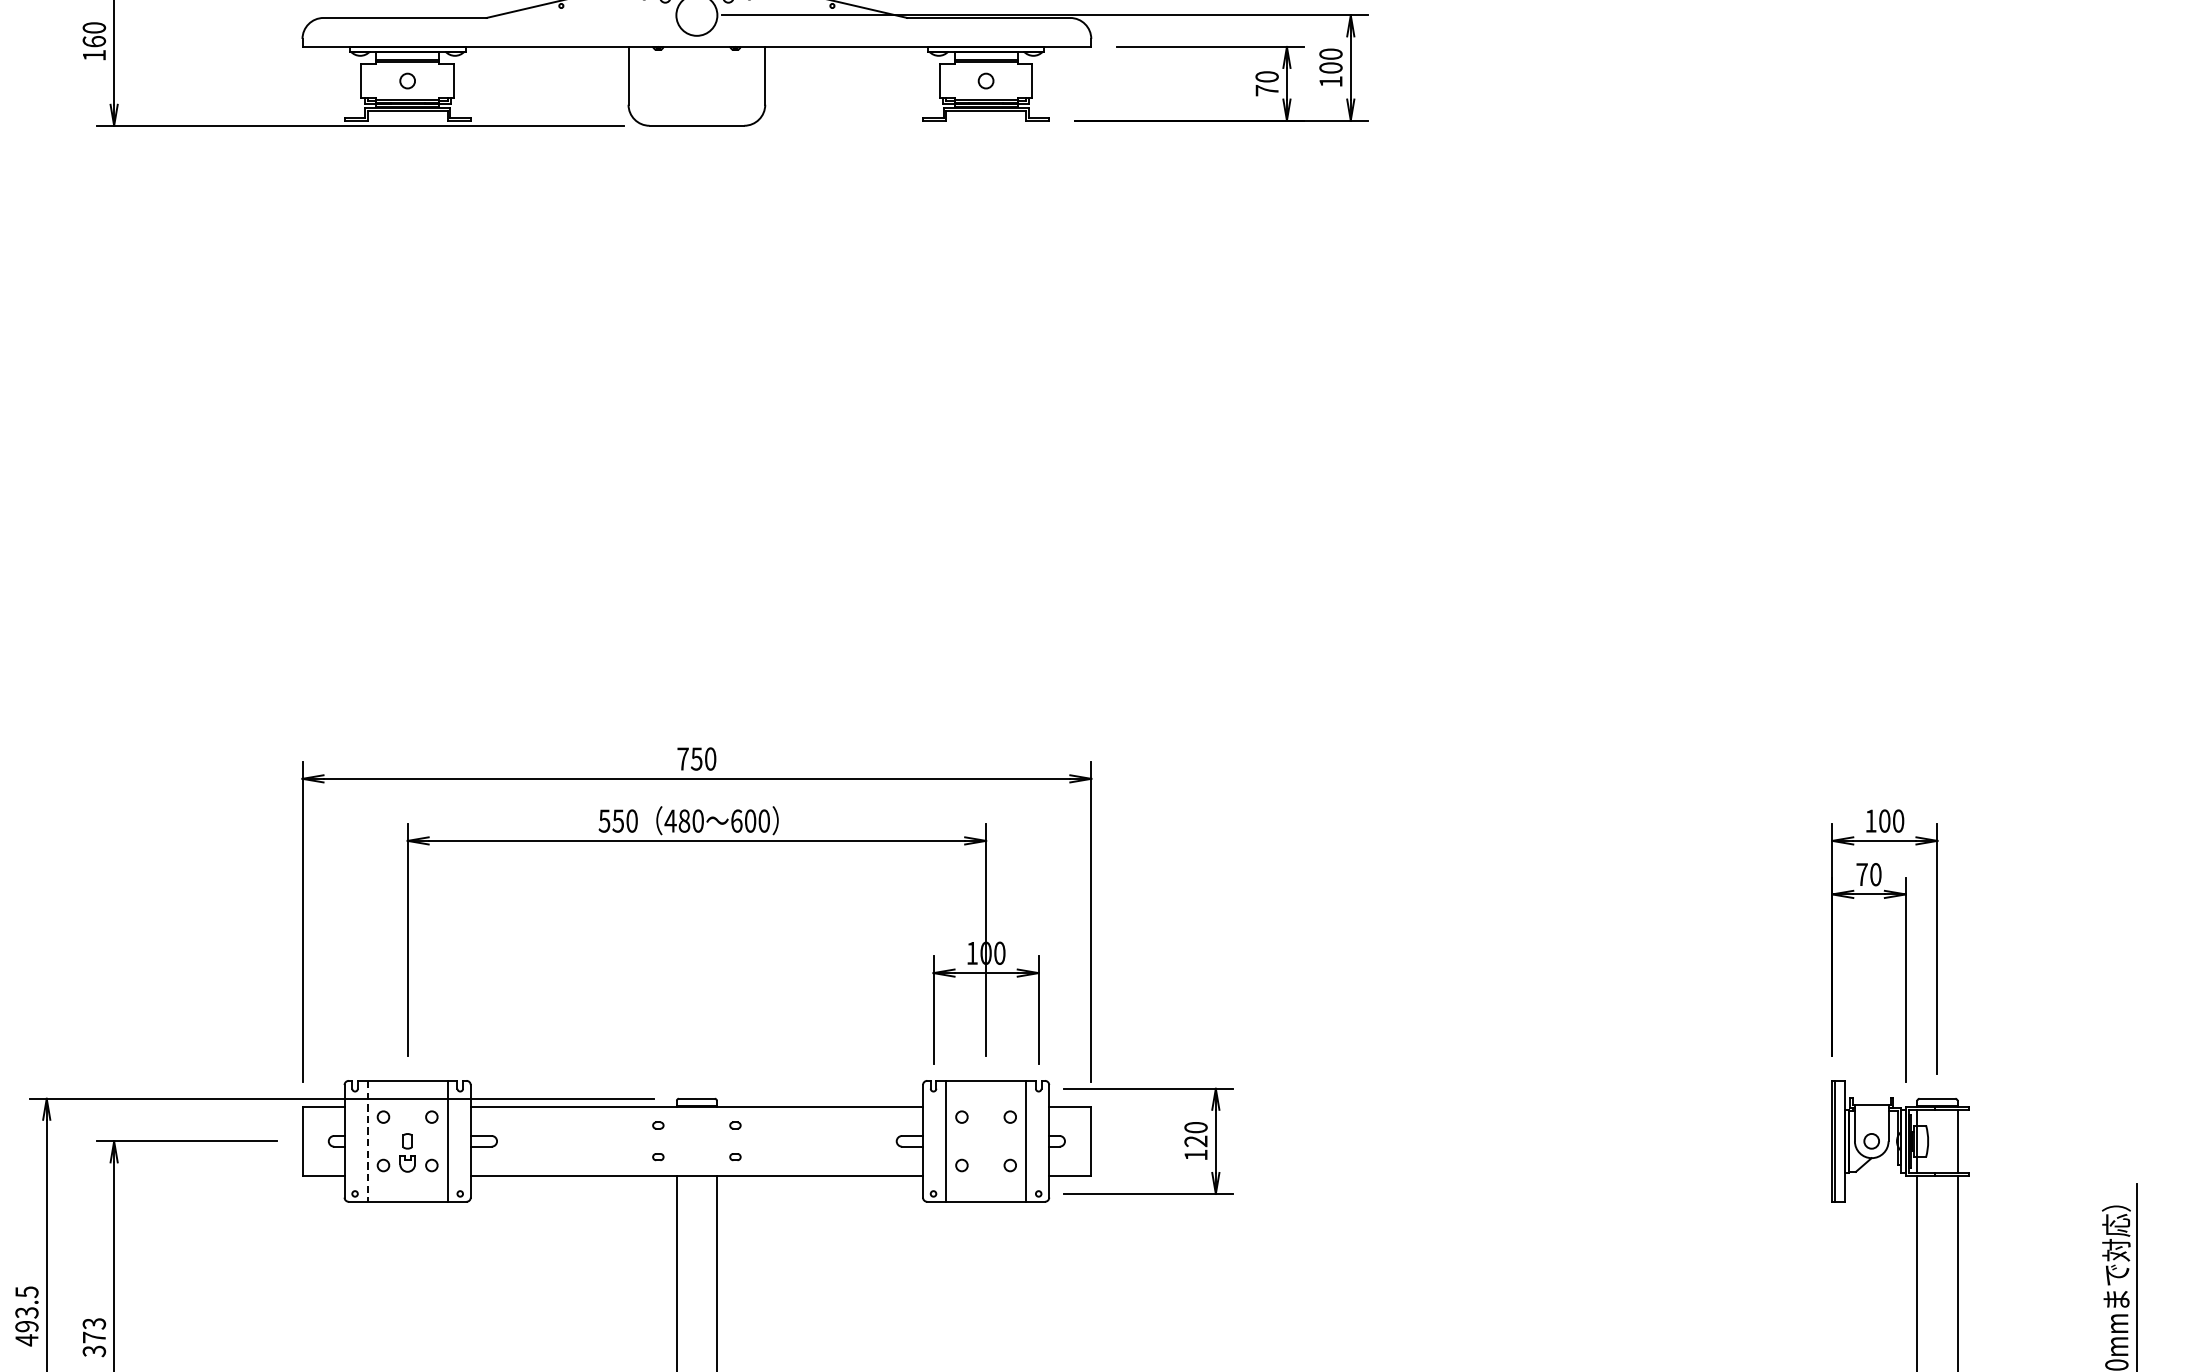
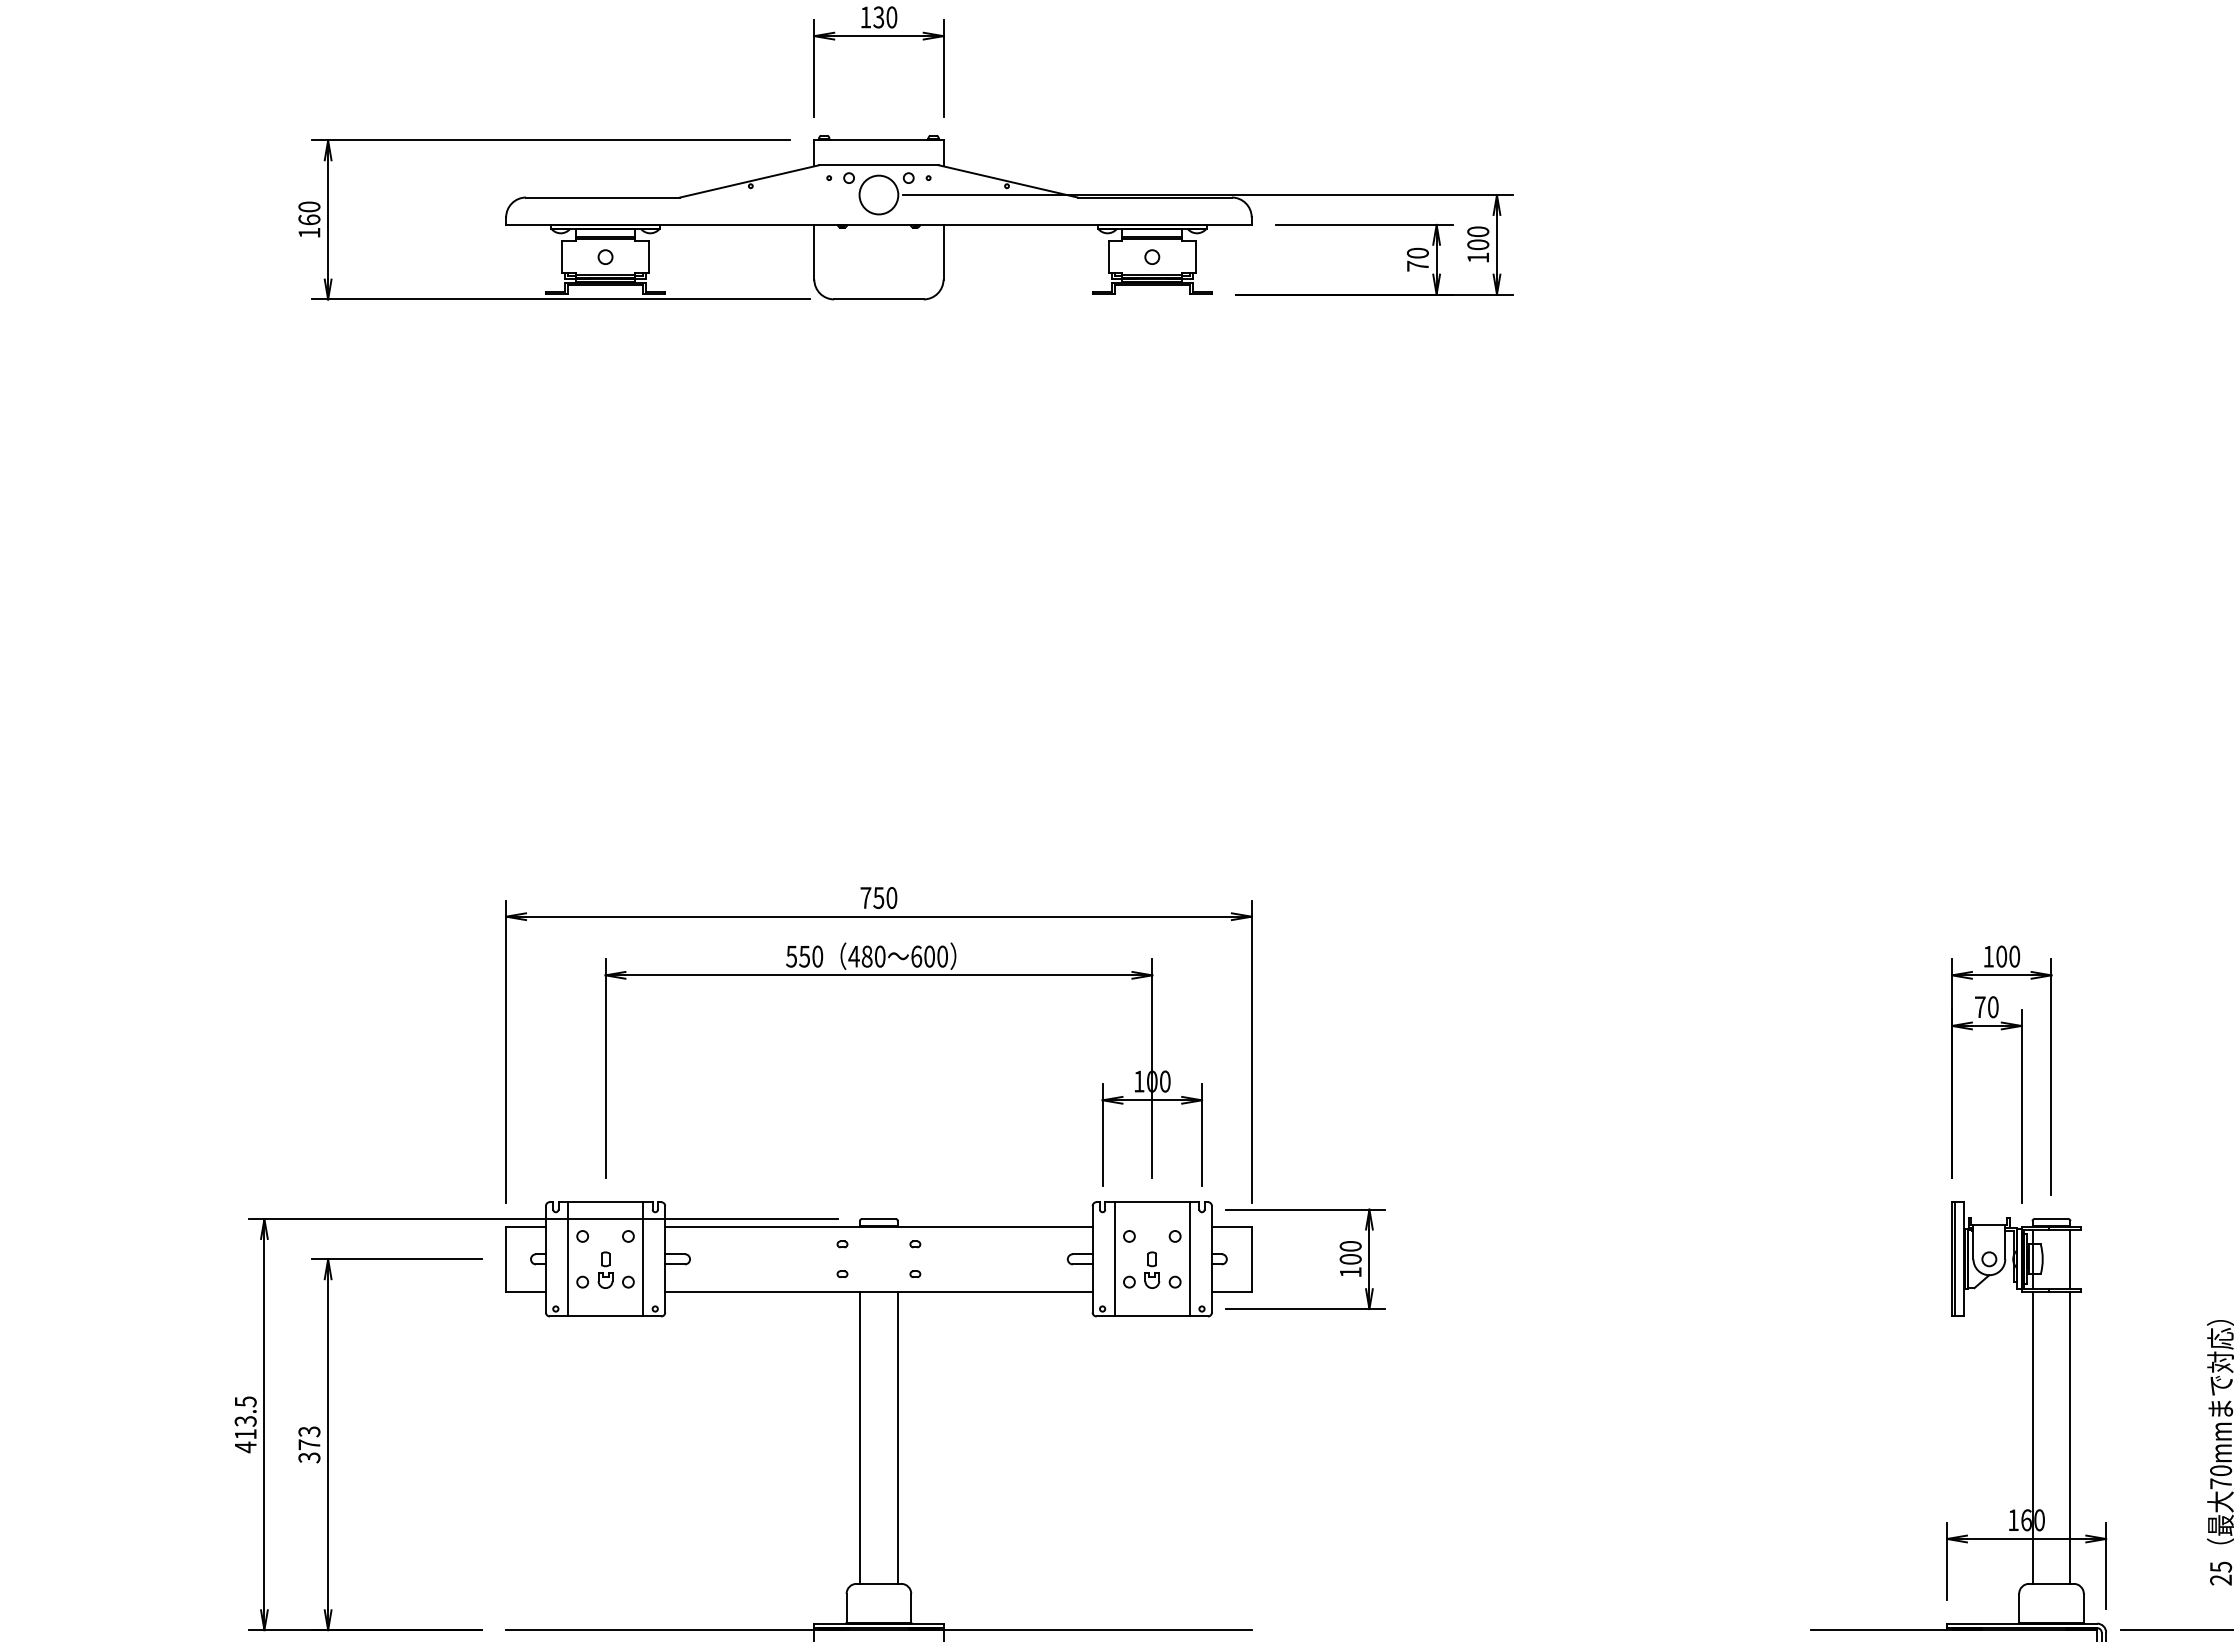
line: (367, 1141) -> (567, 1259), dashed -> solid
text: (1195, 1141) -> (1350, 1259), 120 -> 100
part: (986, 1152) -> (1152, 1269), added
text: (26, 1326) -> (245, 1434), 493.5 -> 413.5

